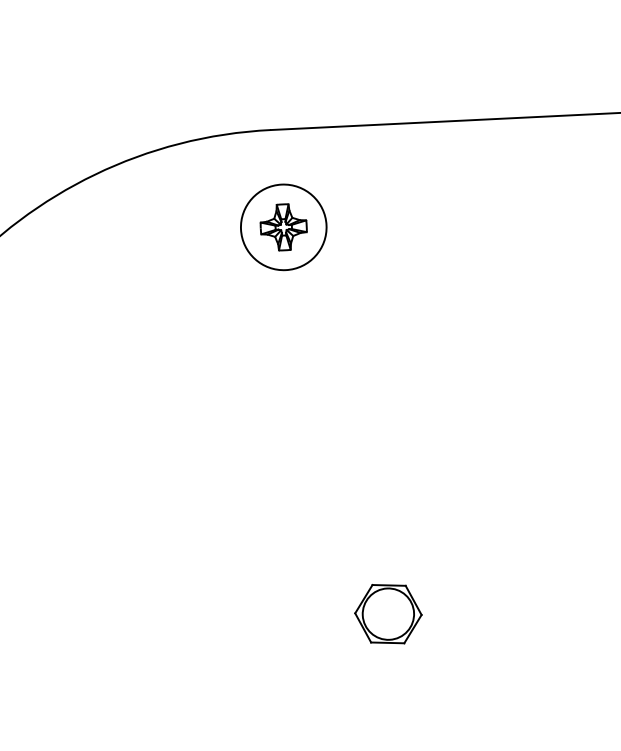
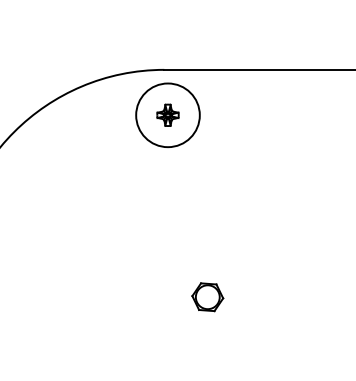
circle: (282, 227) -> (167, 115), size x1.6

